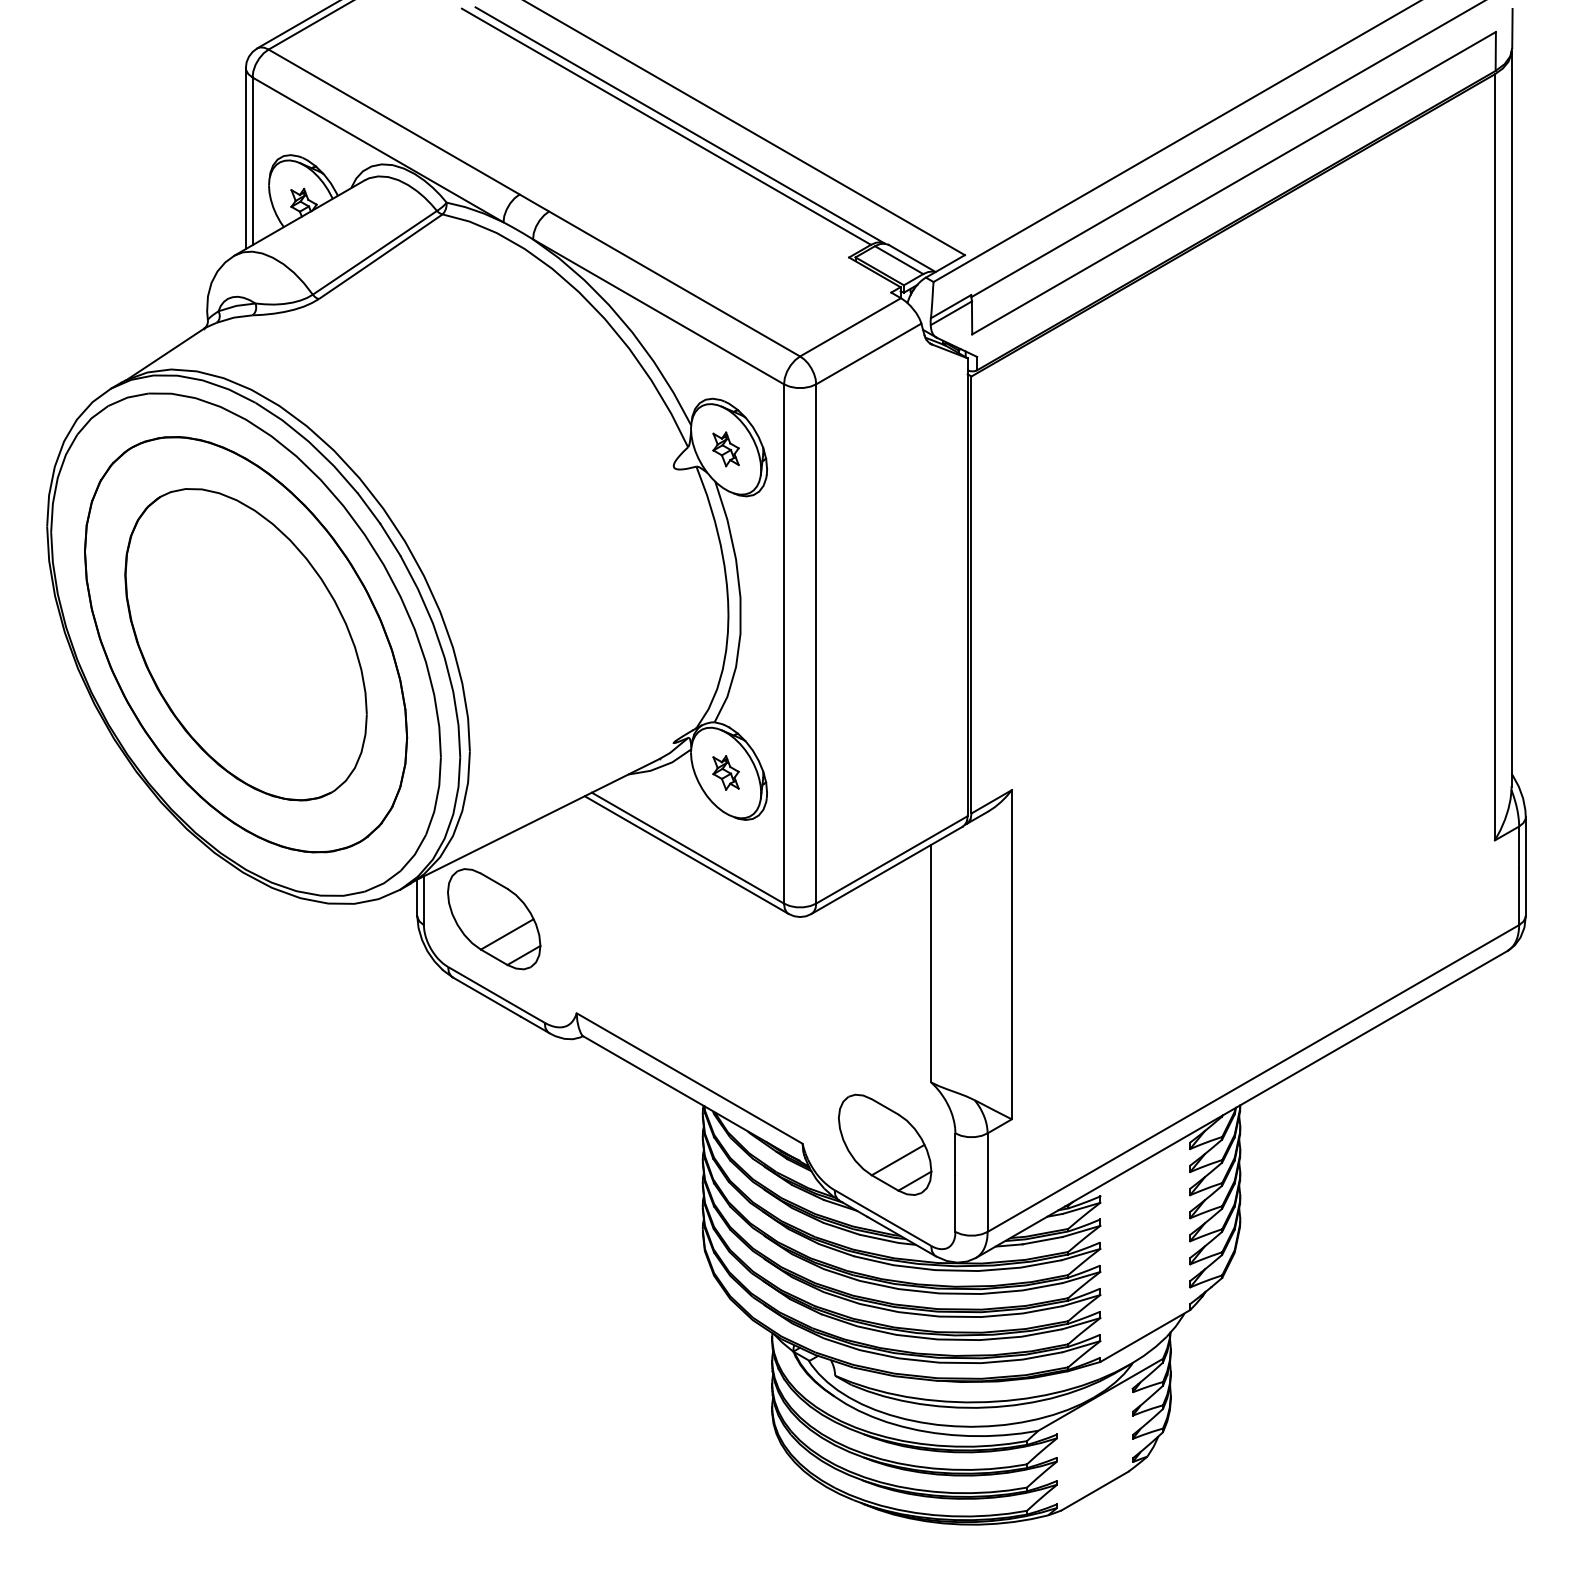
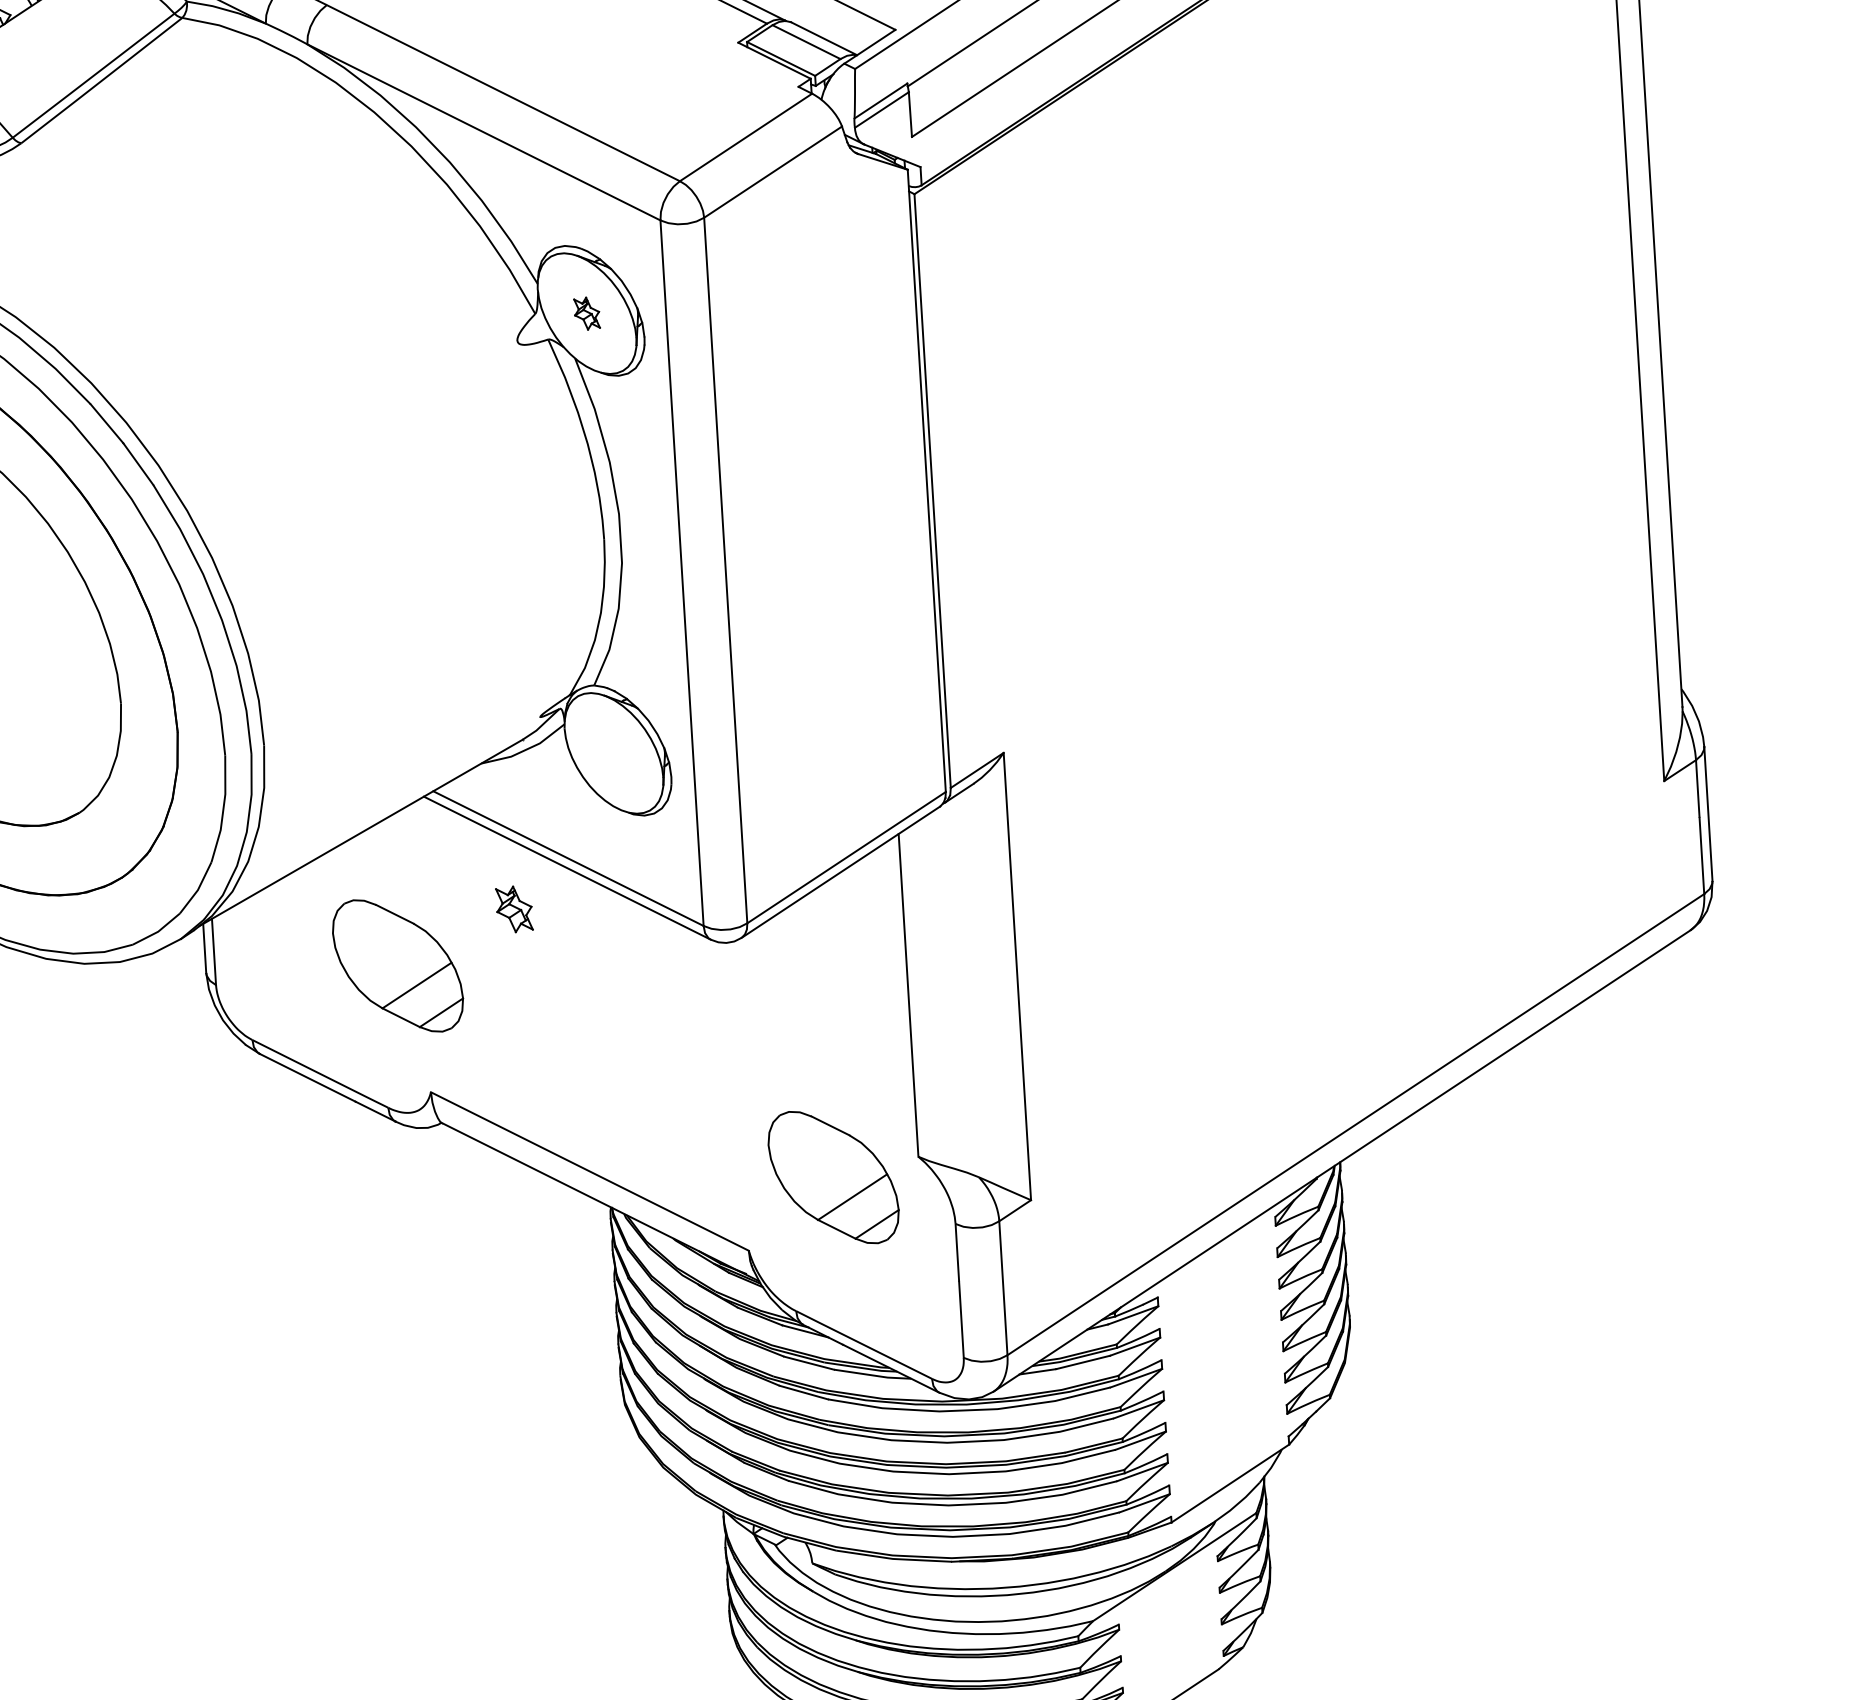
part: (725, 449) -> (586, 313), size x0.7
part: (725, 772) -> (513, 908), moved
part: (494, 919) -> (398, 966), moved
part: (885, 1144) -> (834, 1177), moved

